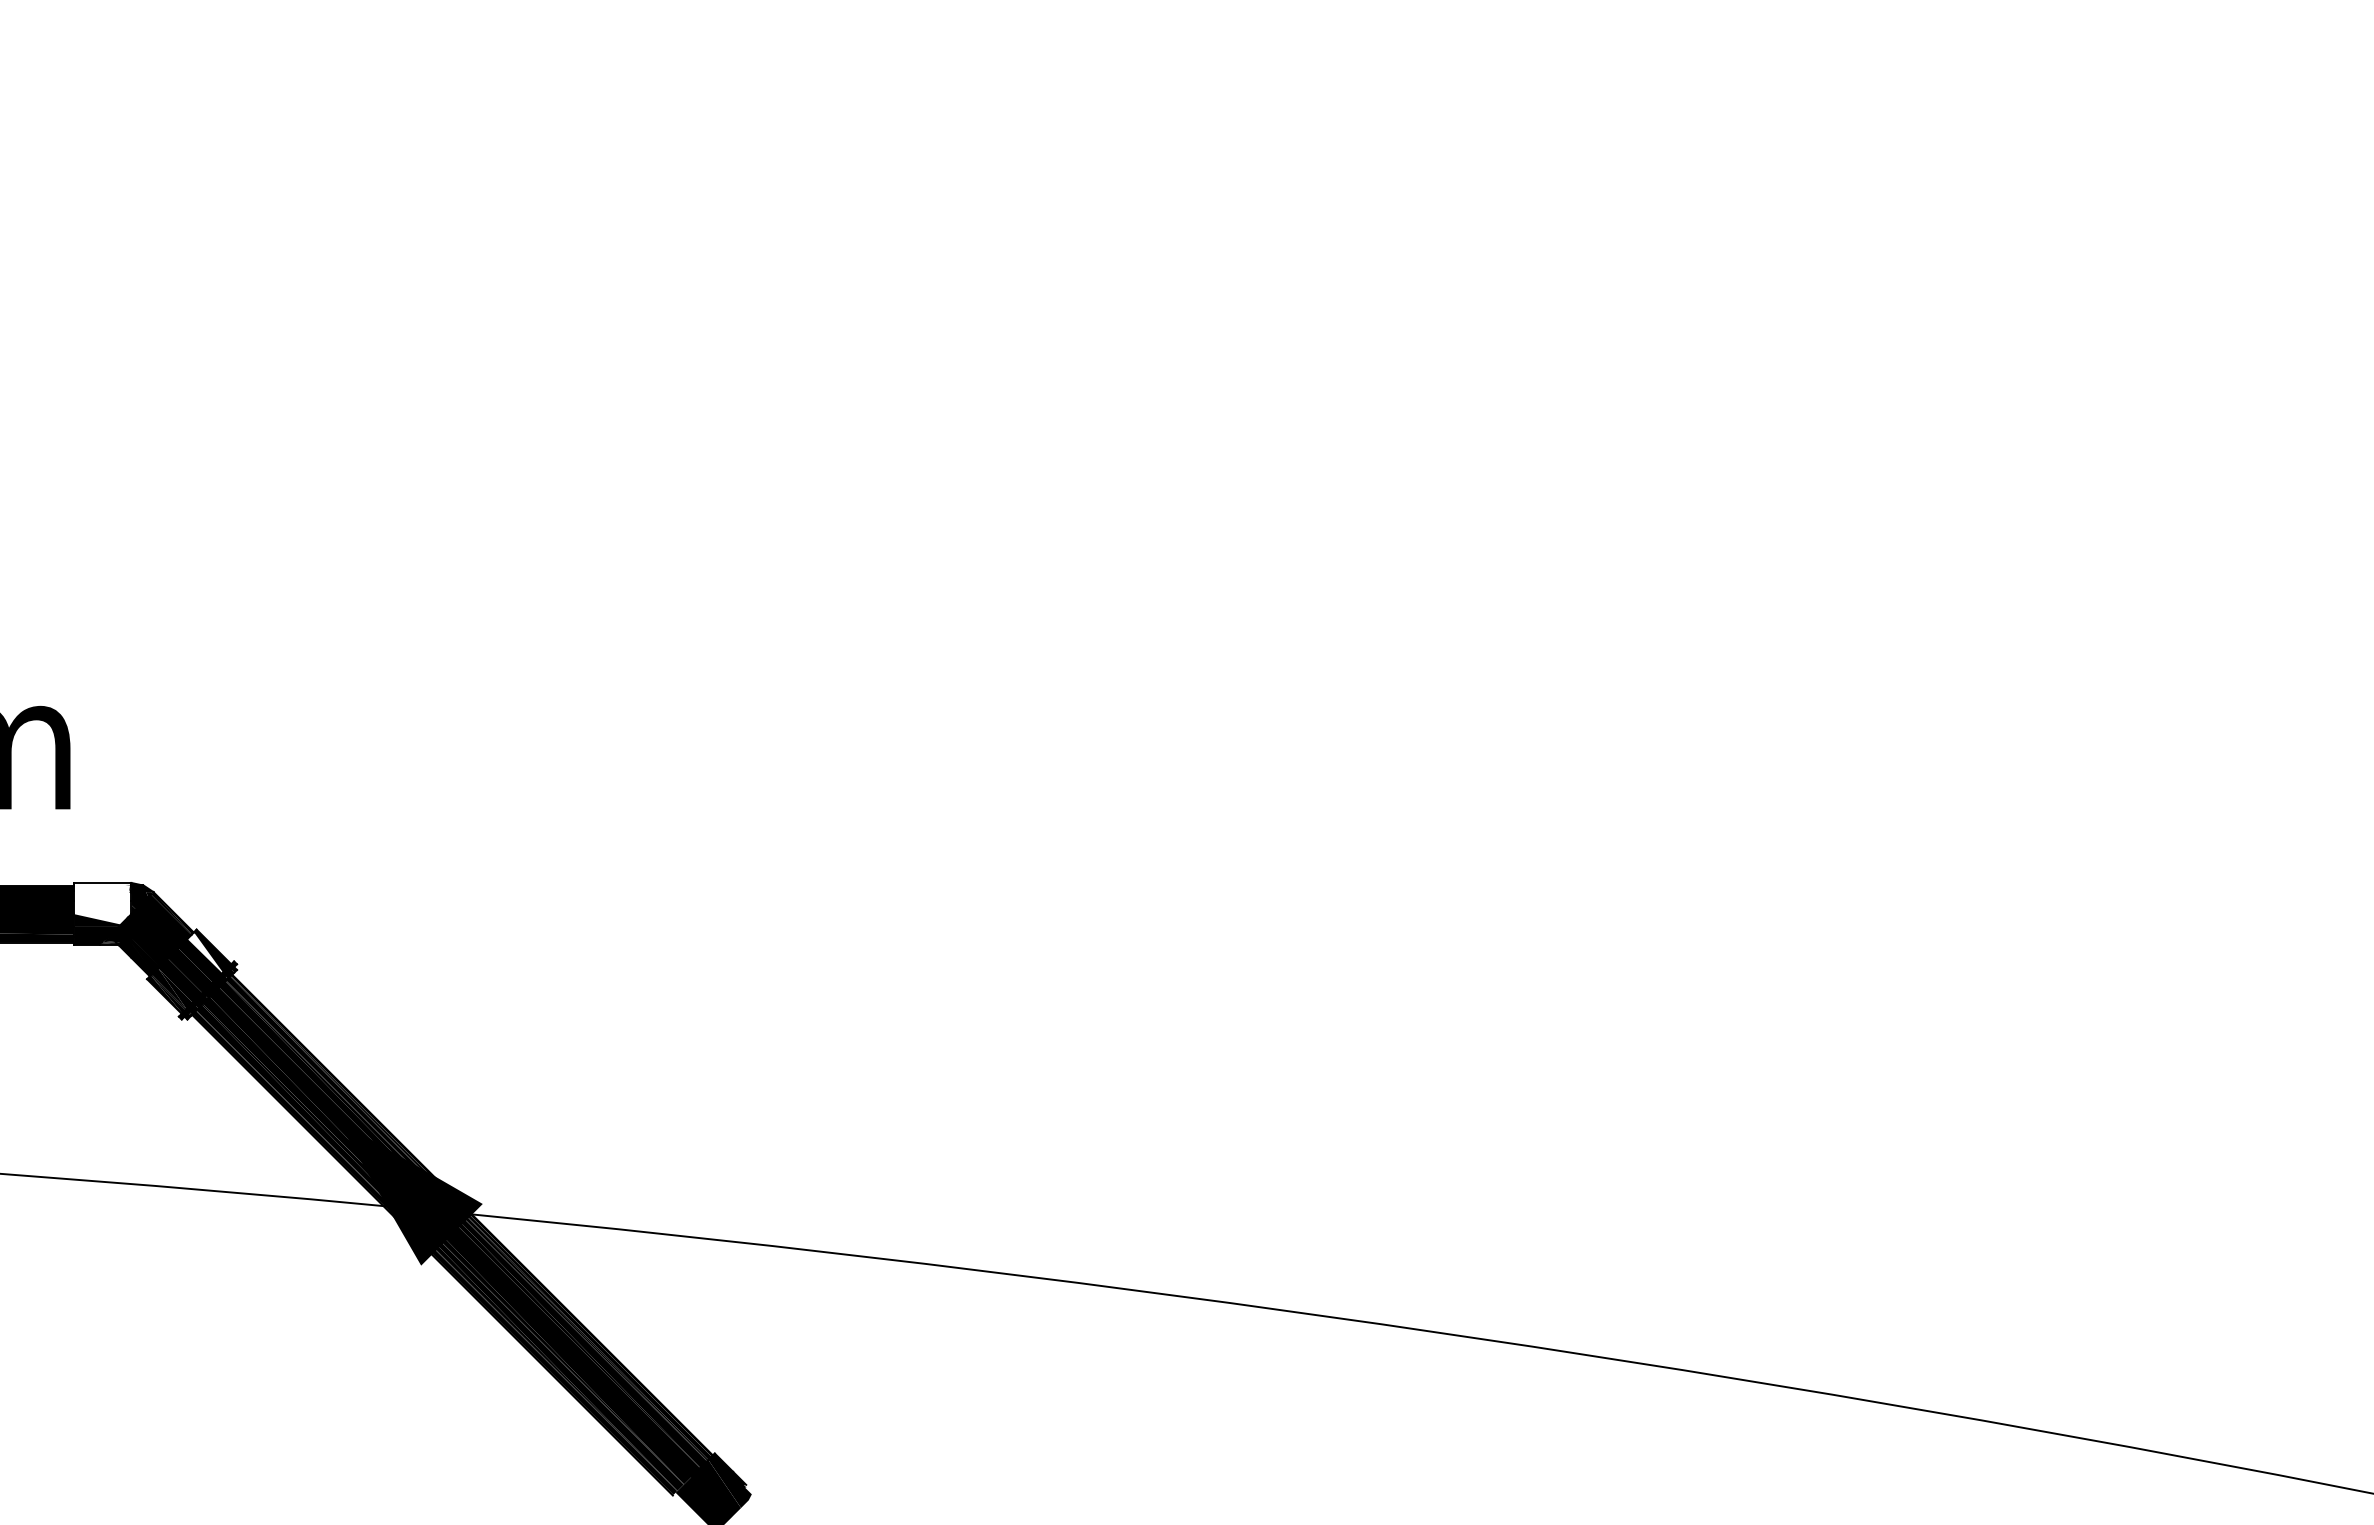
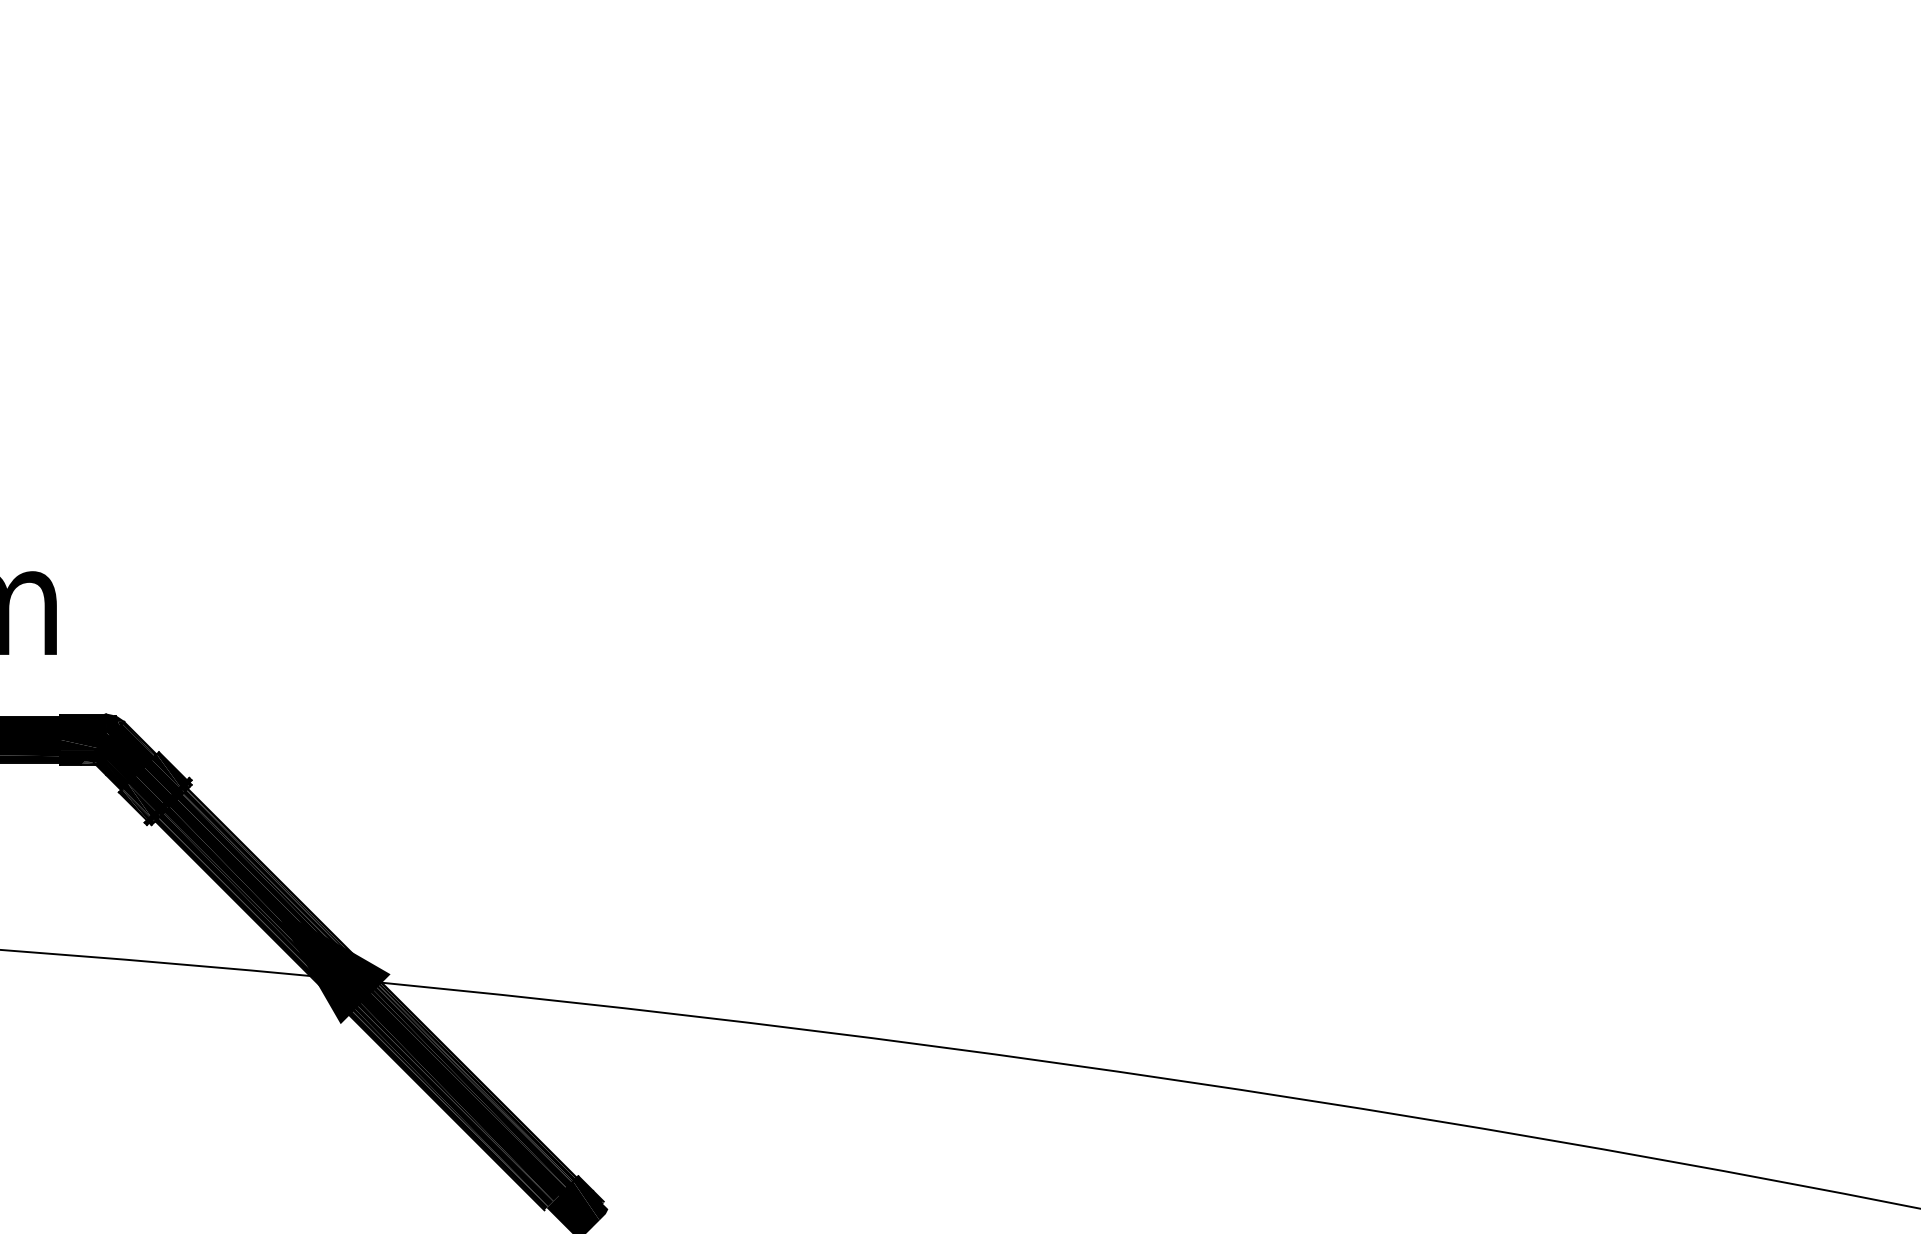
fill: (102, 904) -> (82, 731), added
fill: (205, 952) -> (166, 770), added

